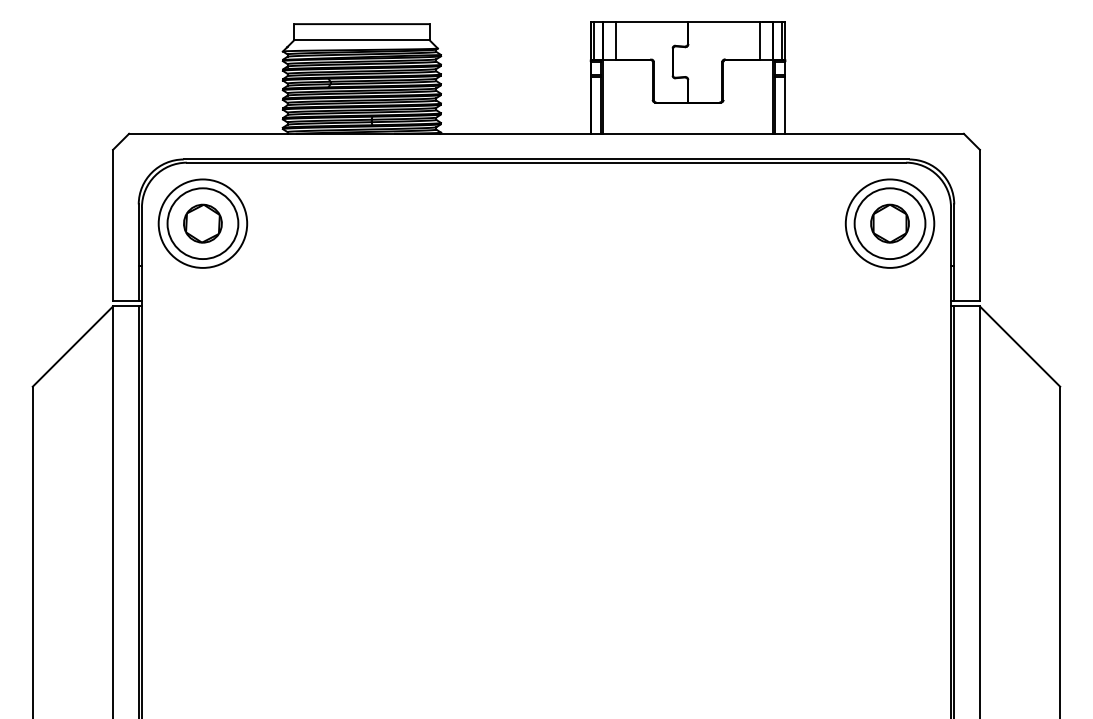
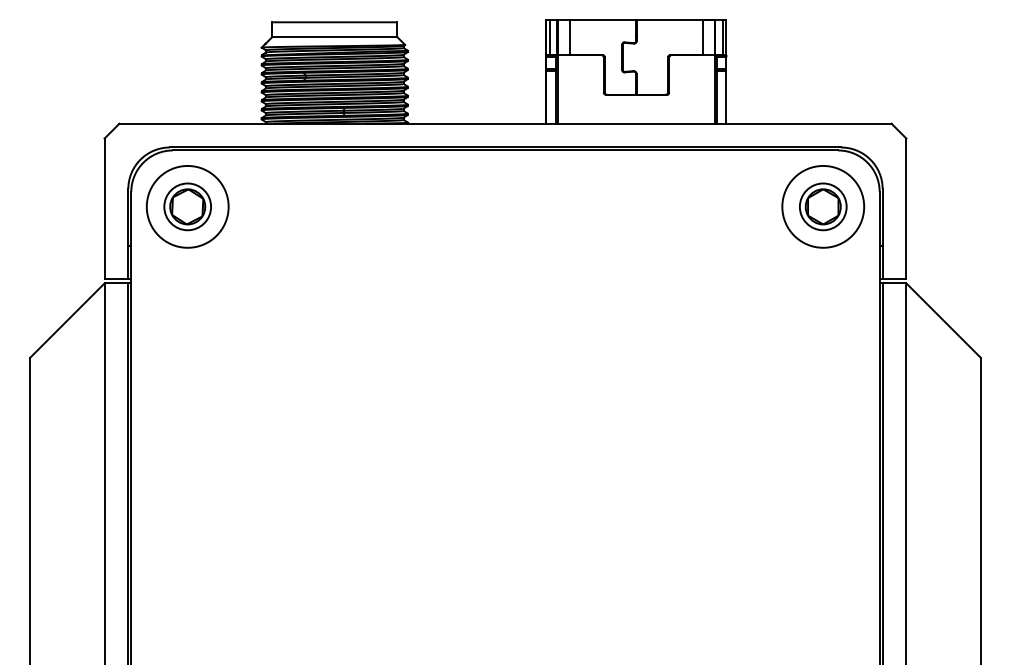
circle: (202, 223) -> (187, 206), size x0.71
circle: (889, 223) -> (822, 206), size x0.71

